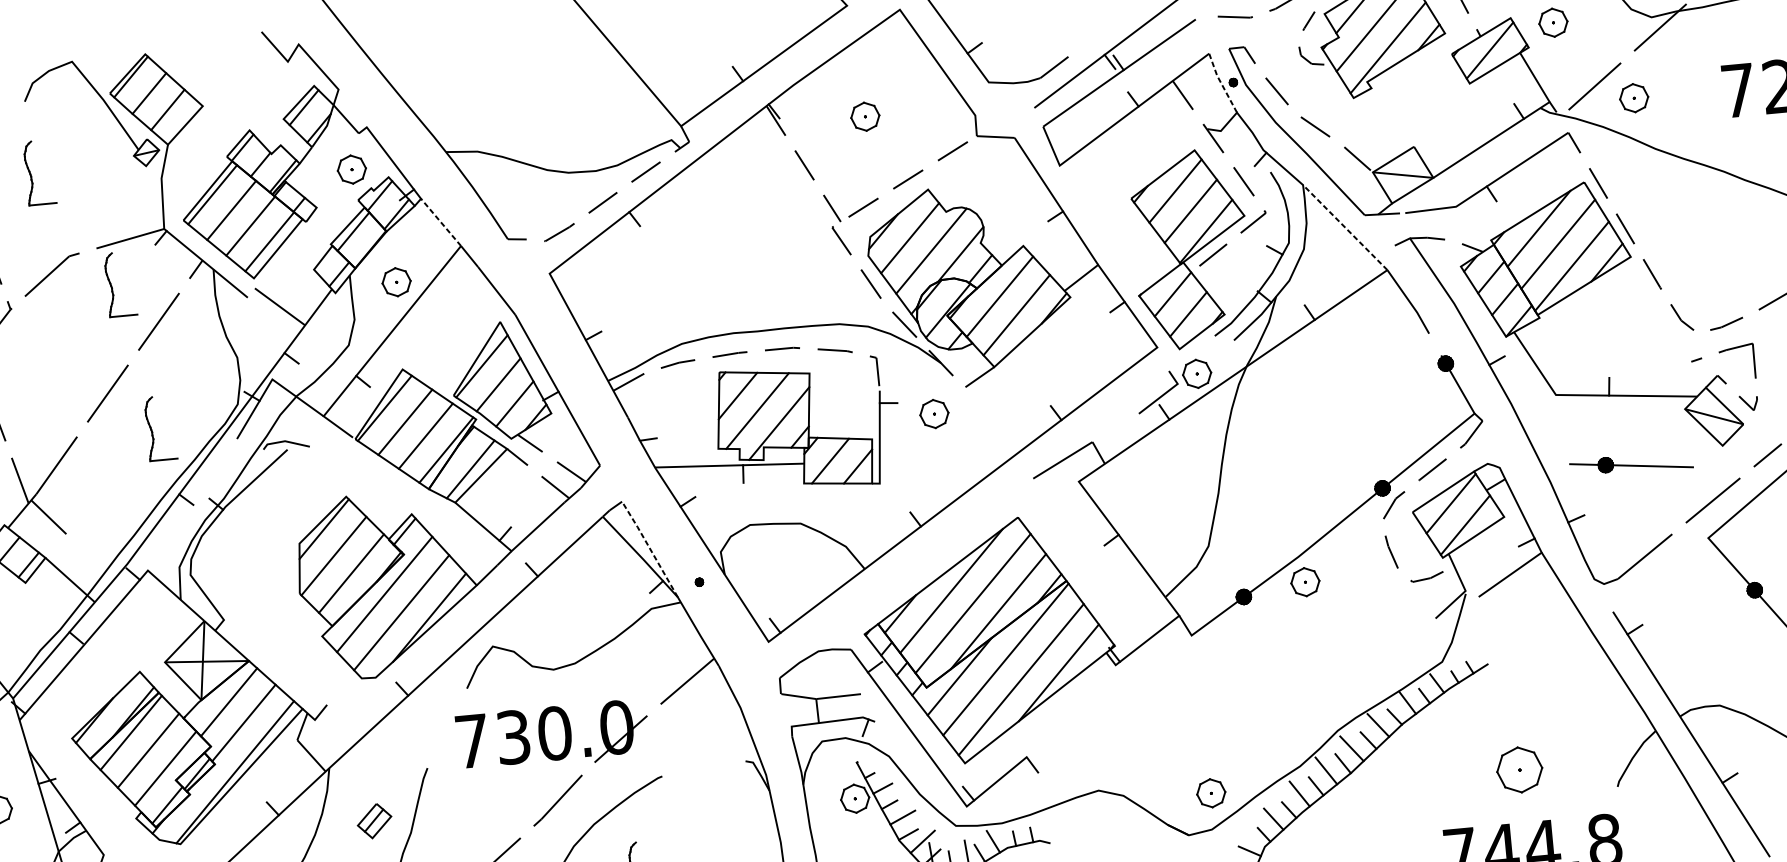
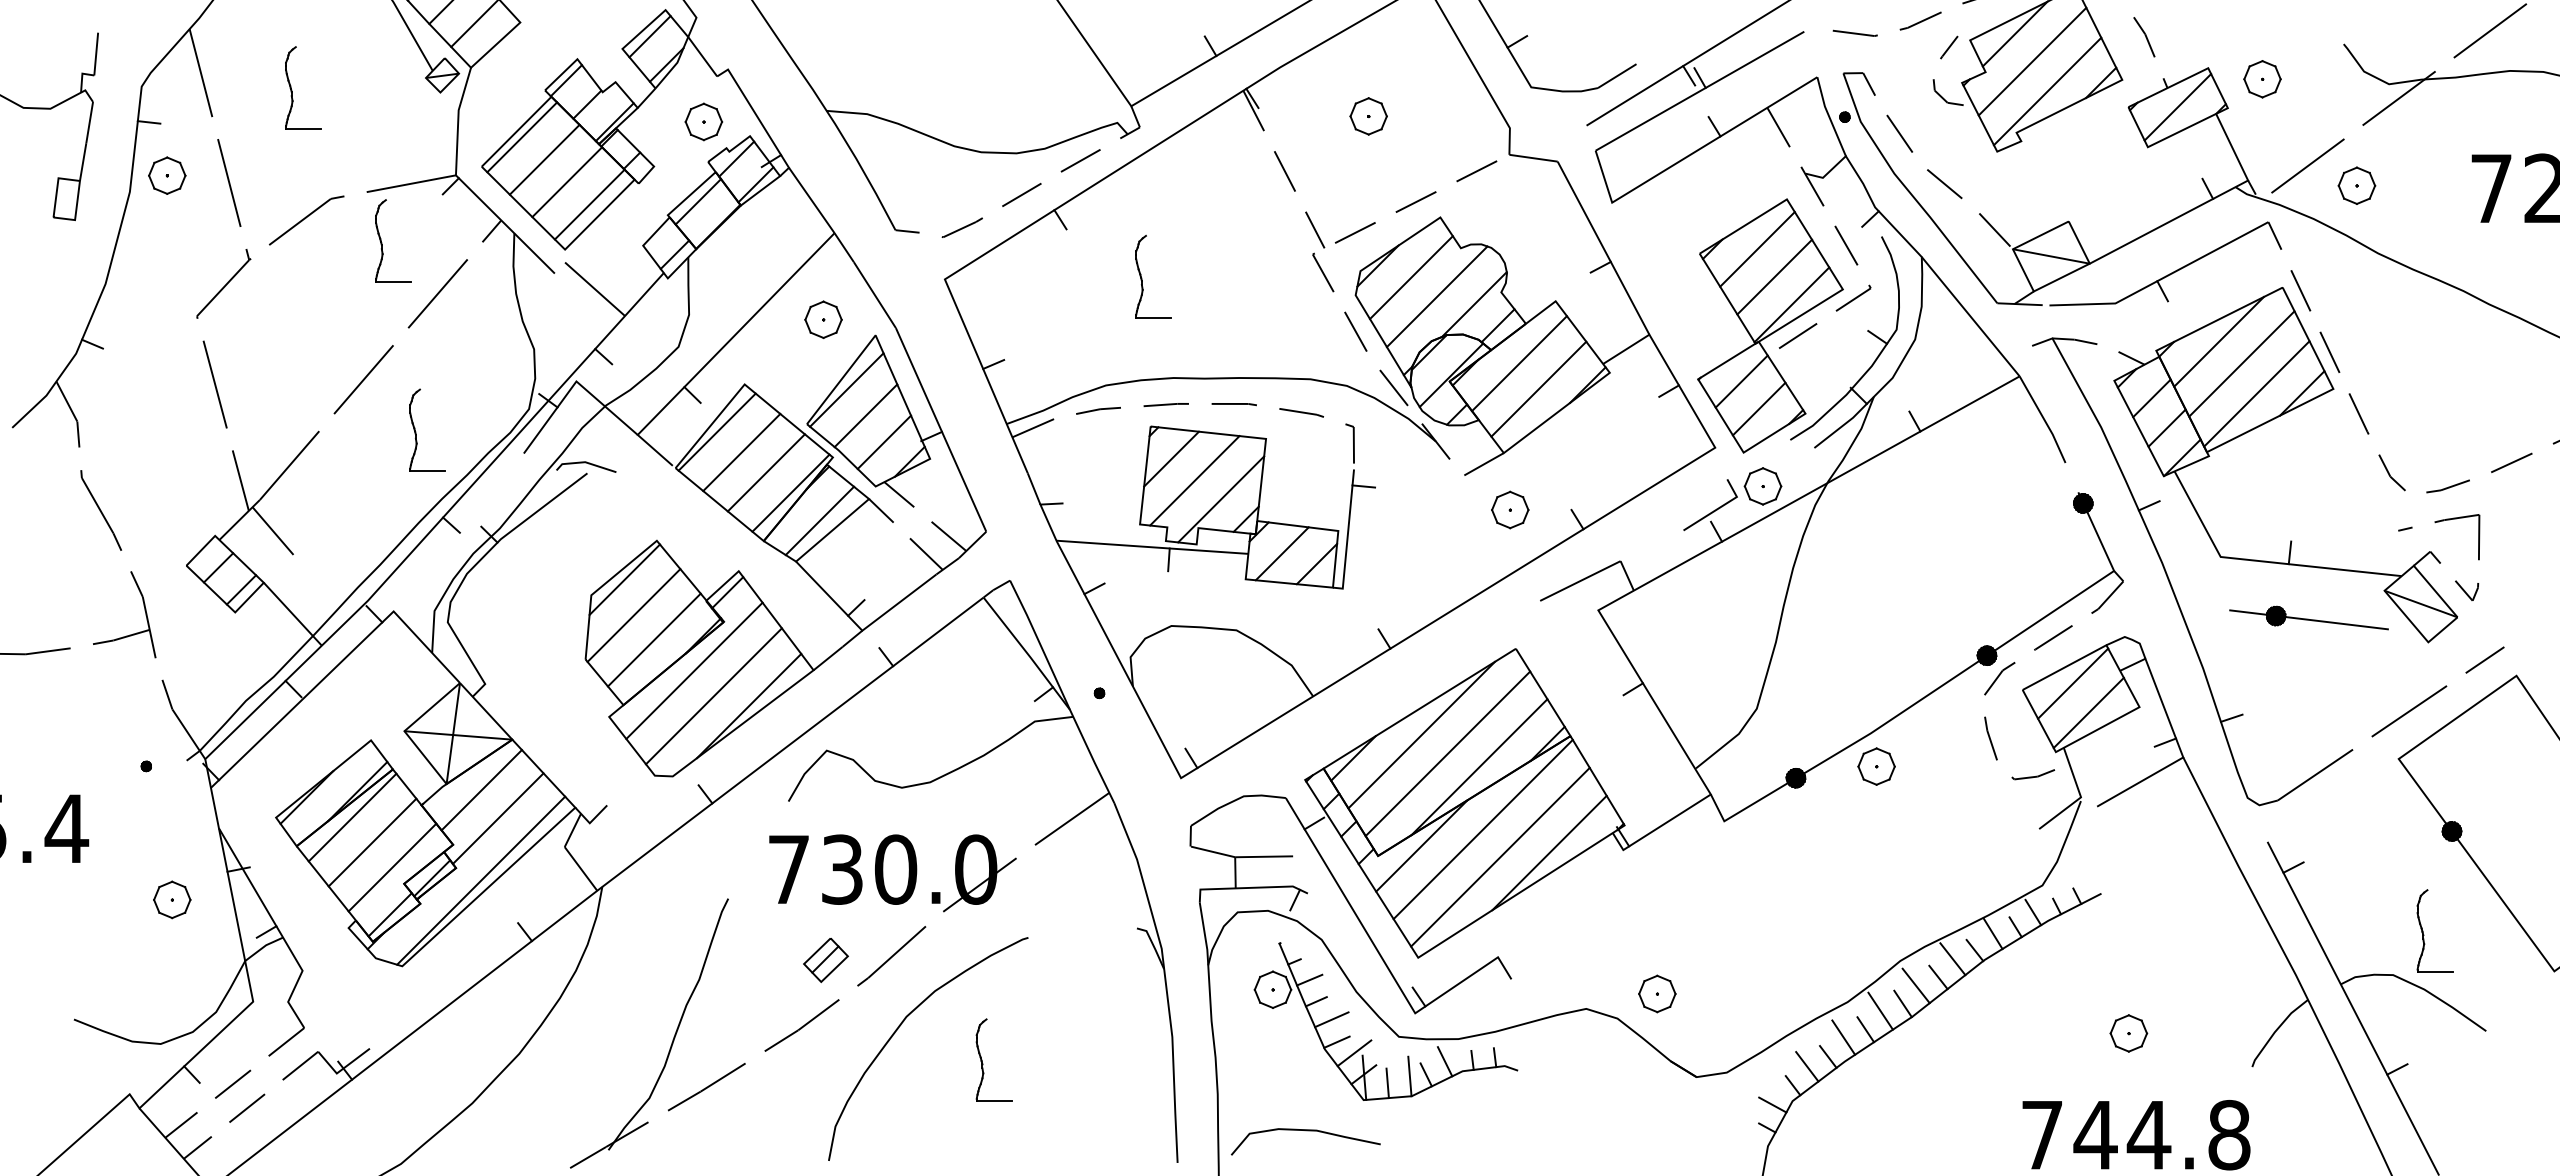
line: (1221, 83) -> (1829, 116), dashed -> solid
line: (440, 222) -> (811, 200), dashed -> solid
line: (1345, 227) -> (1970, 316), dashed -> solid
part: (702, 258) -> (1142, 278), added
part: (396, 281) -> (823, 319), moved
part: (934, 413) -> (1510, 509), moved
part: (1630, 463) -> (2308, 617), moved
line: (650, 548) -> (1040, 643), dashed -> solid
part: (1741, 671) -> (2424, 934), added
part: (1519, 770) -> (2128, 1033), size x0.62
part: (1211, 792) -> (1657, 993), moved
part: (374, 821) -> (825, 960), moved

